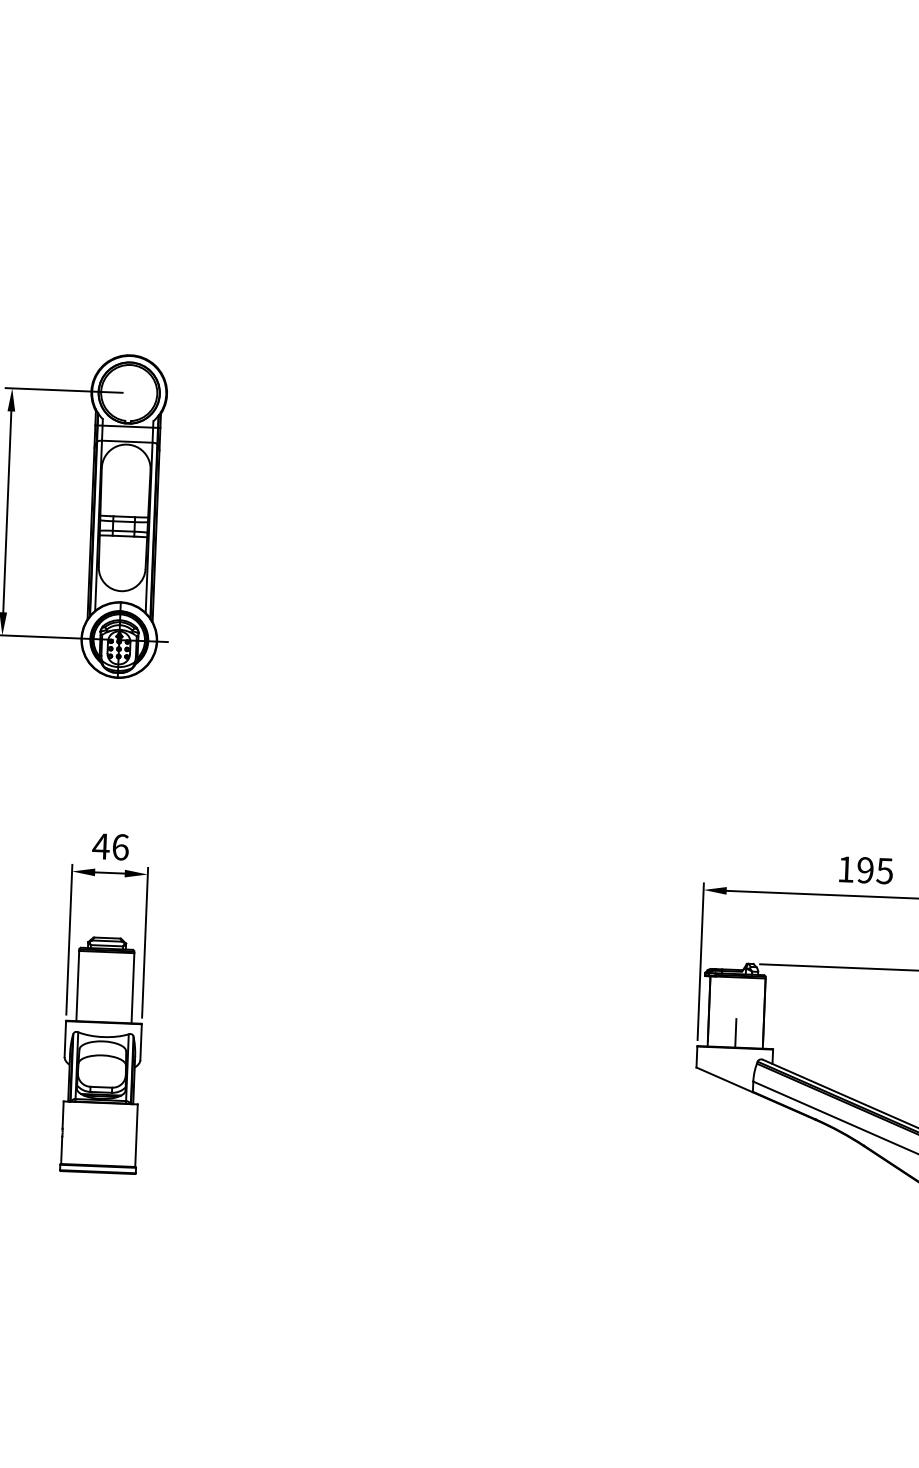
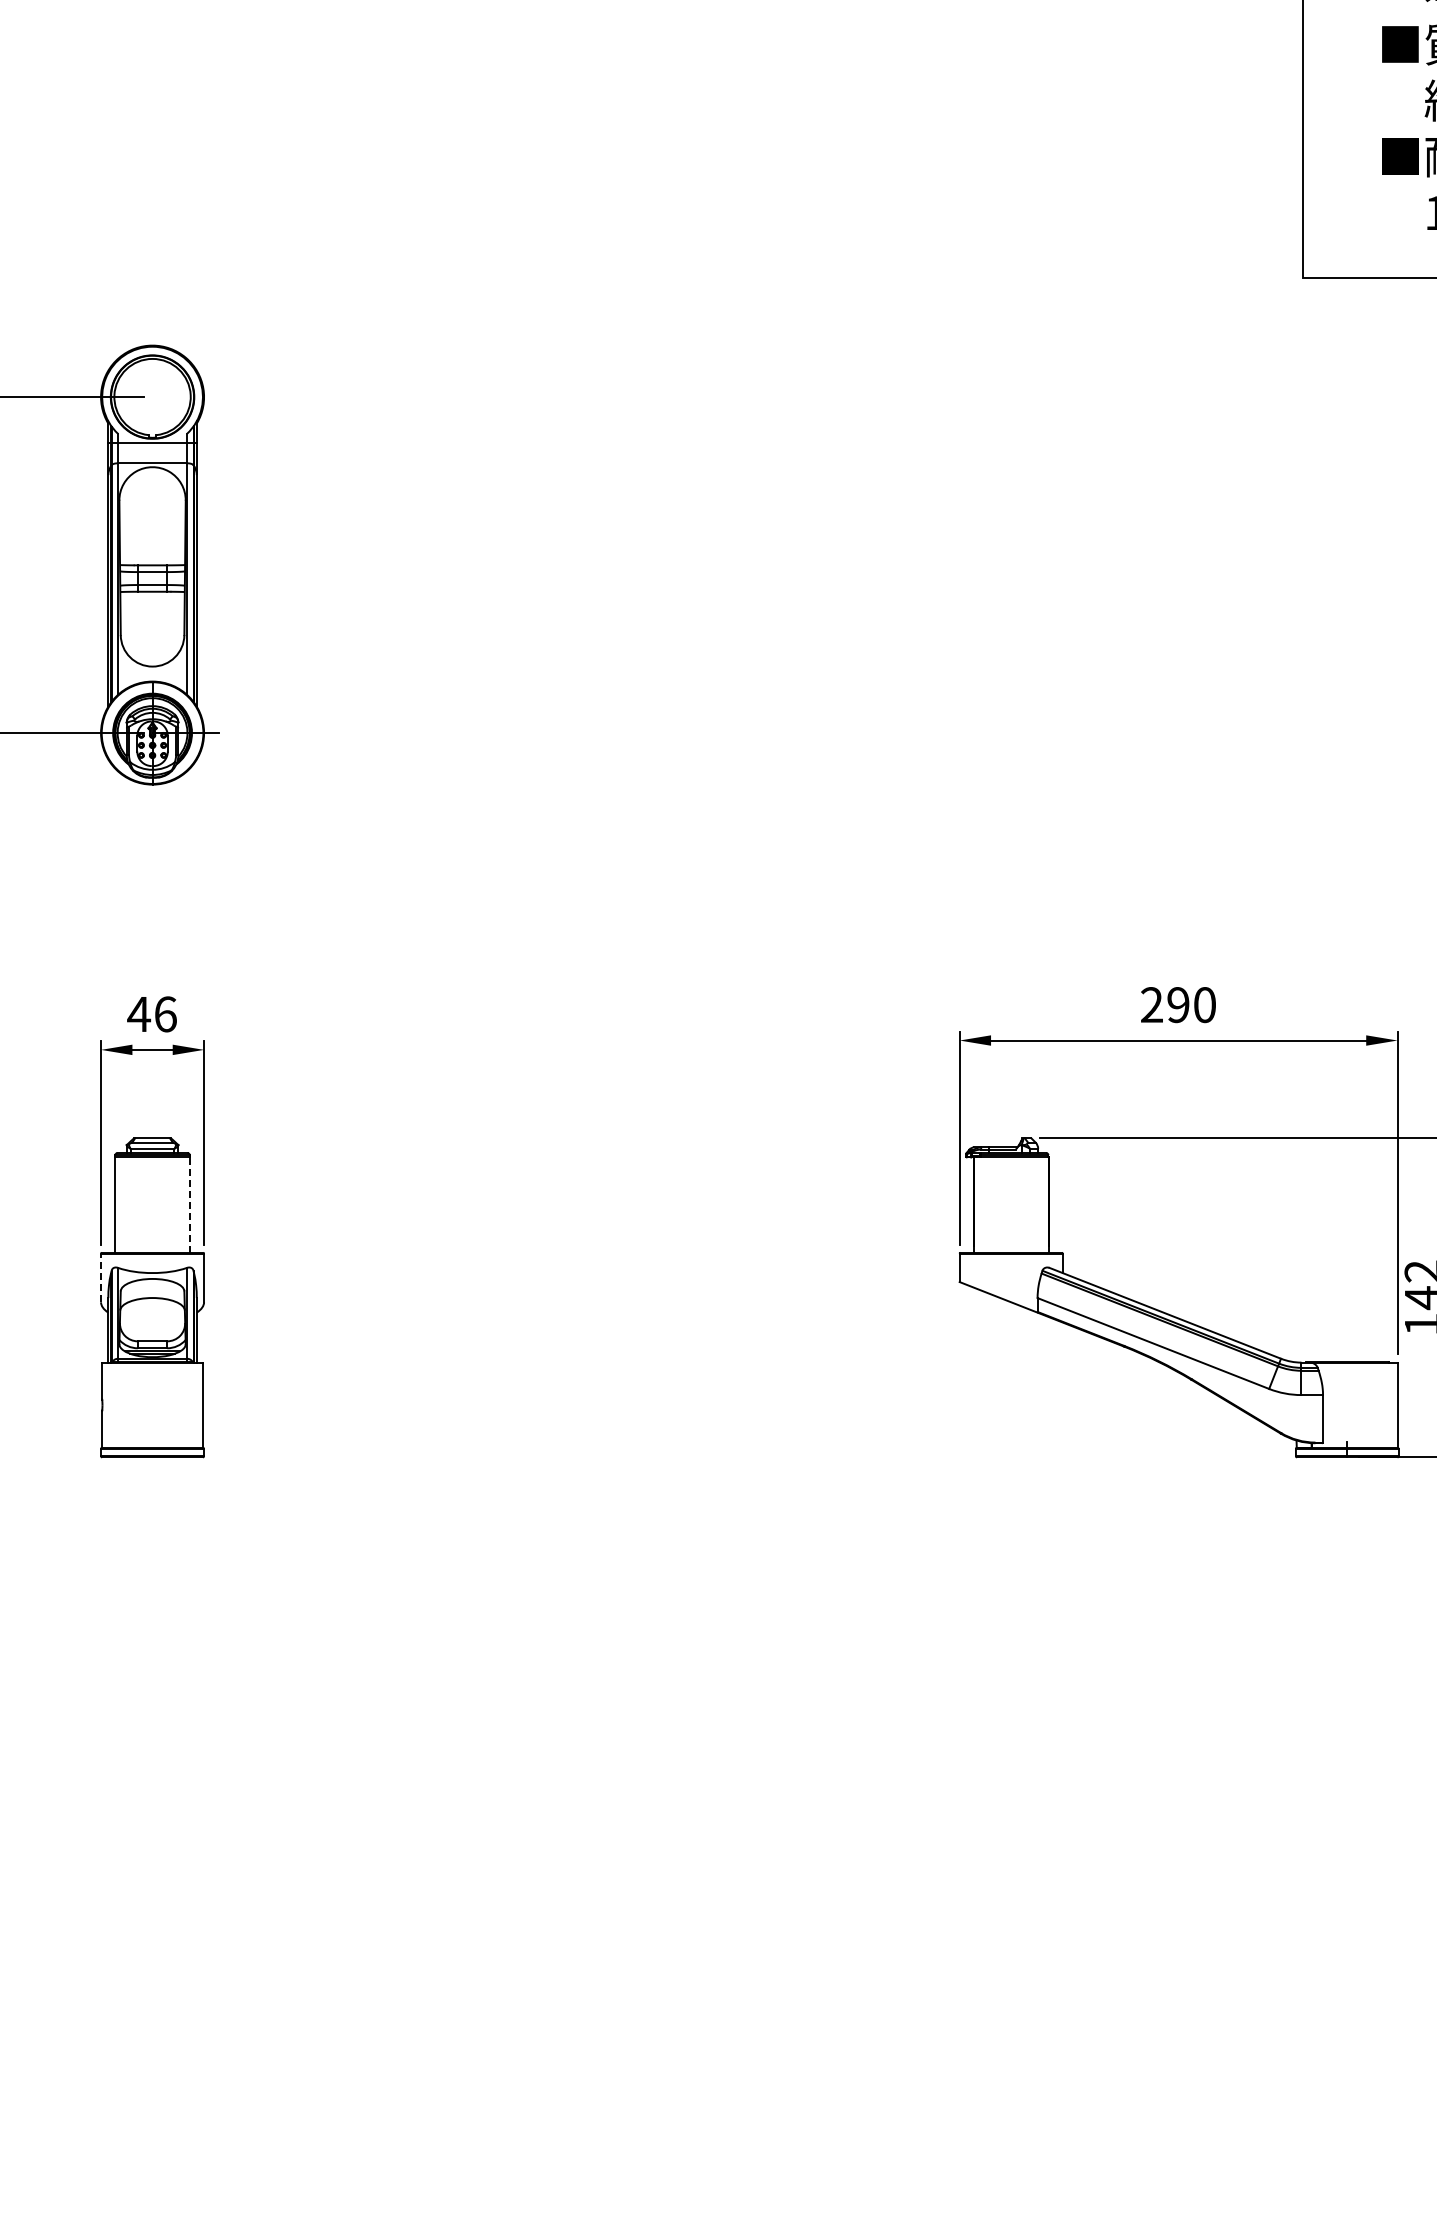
text: (865, 870) -> (1178, 1005), 195 -> 290
line: (133, 988) -> (190, 1205), solid -> dashed
line: (736, 1033) -> (1011, 1233), removed
line: (65, 1038) -> (101, 1277), solid -> dashed

